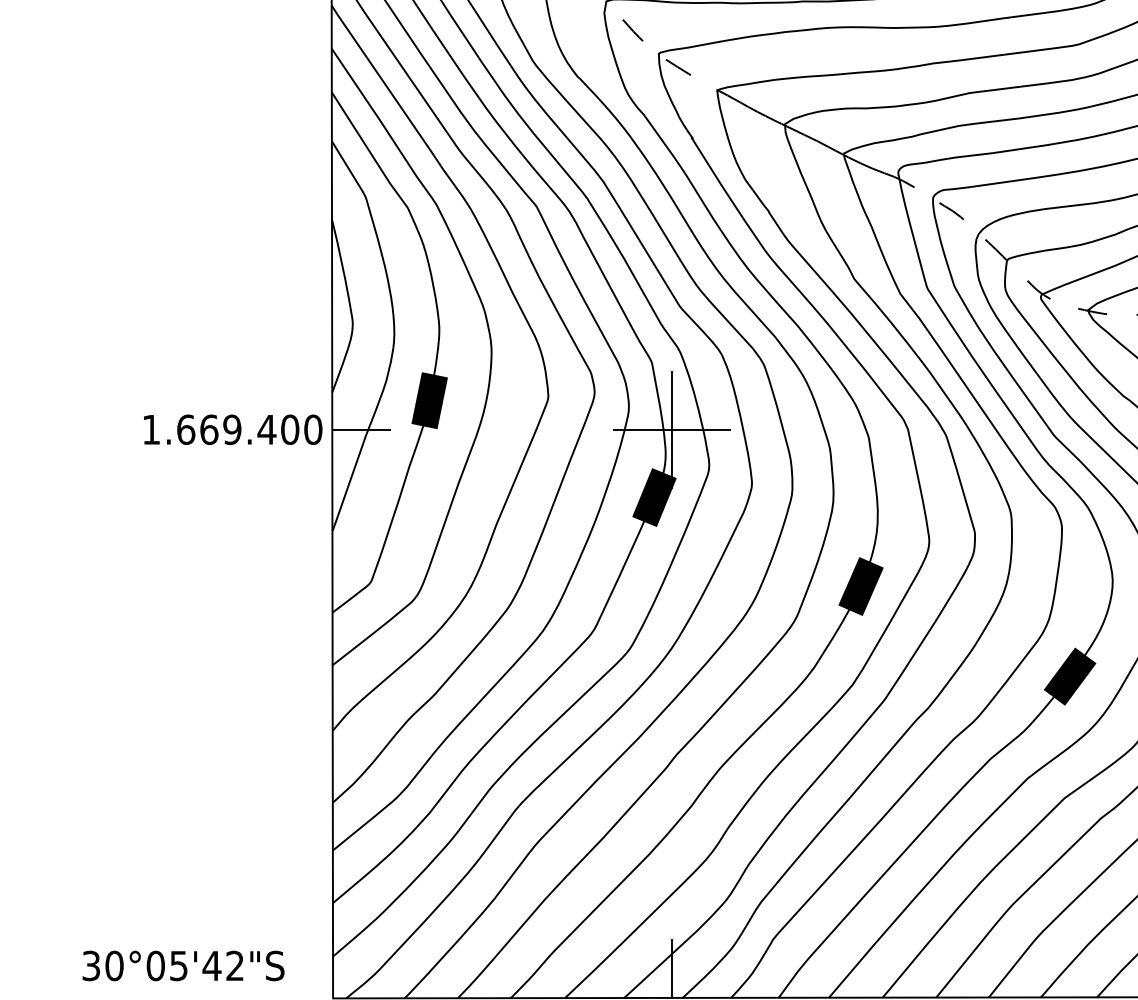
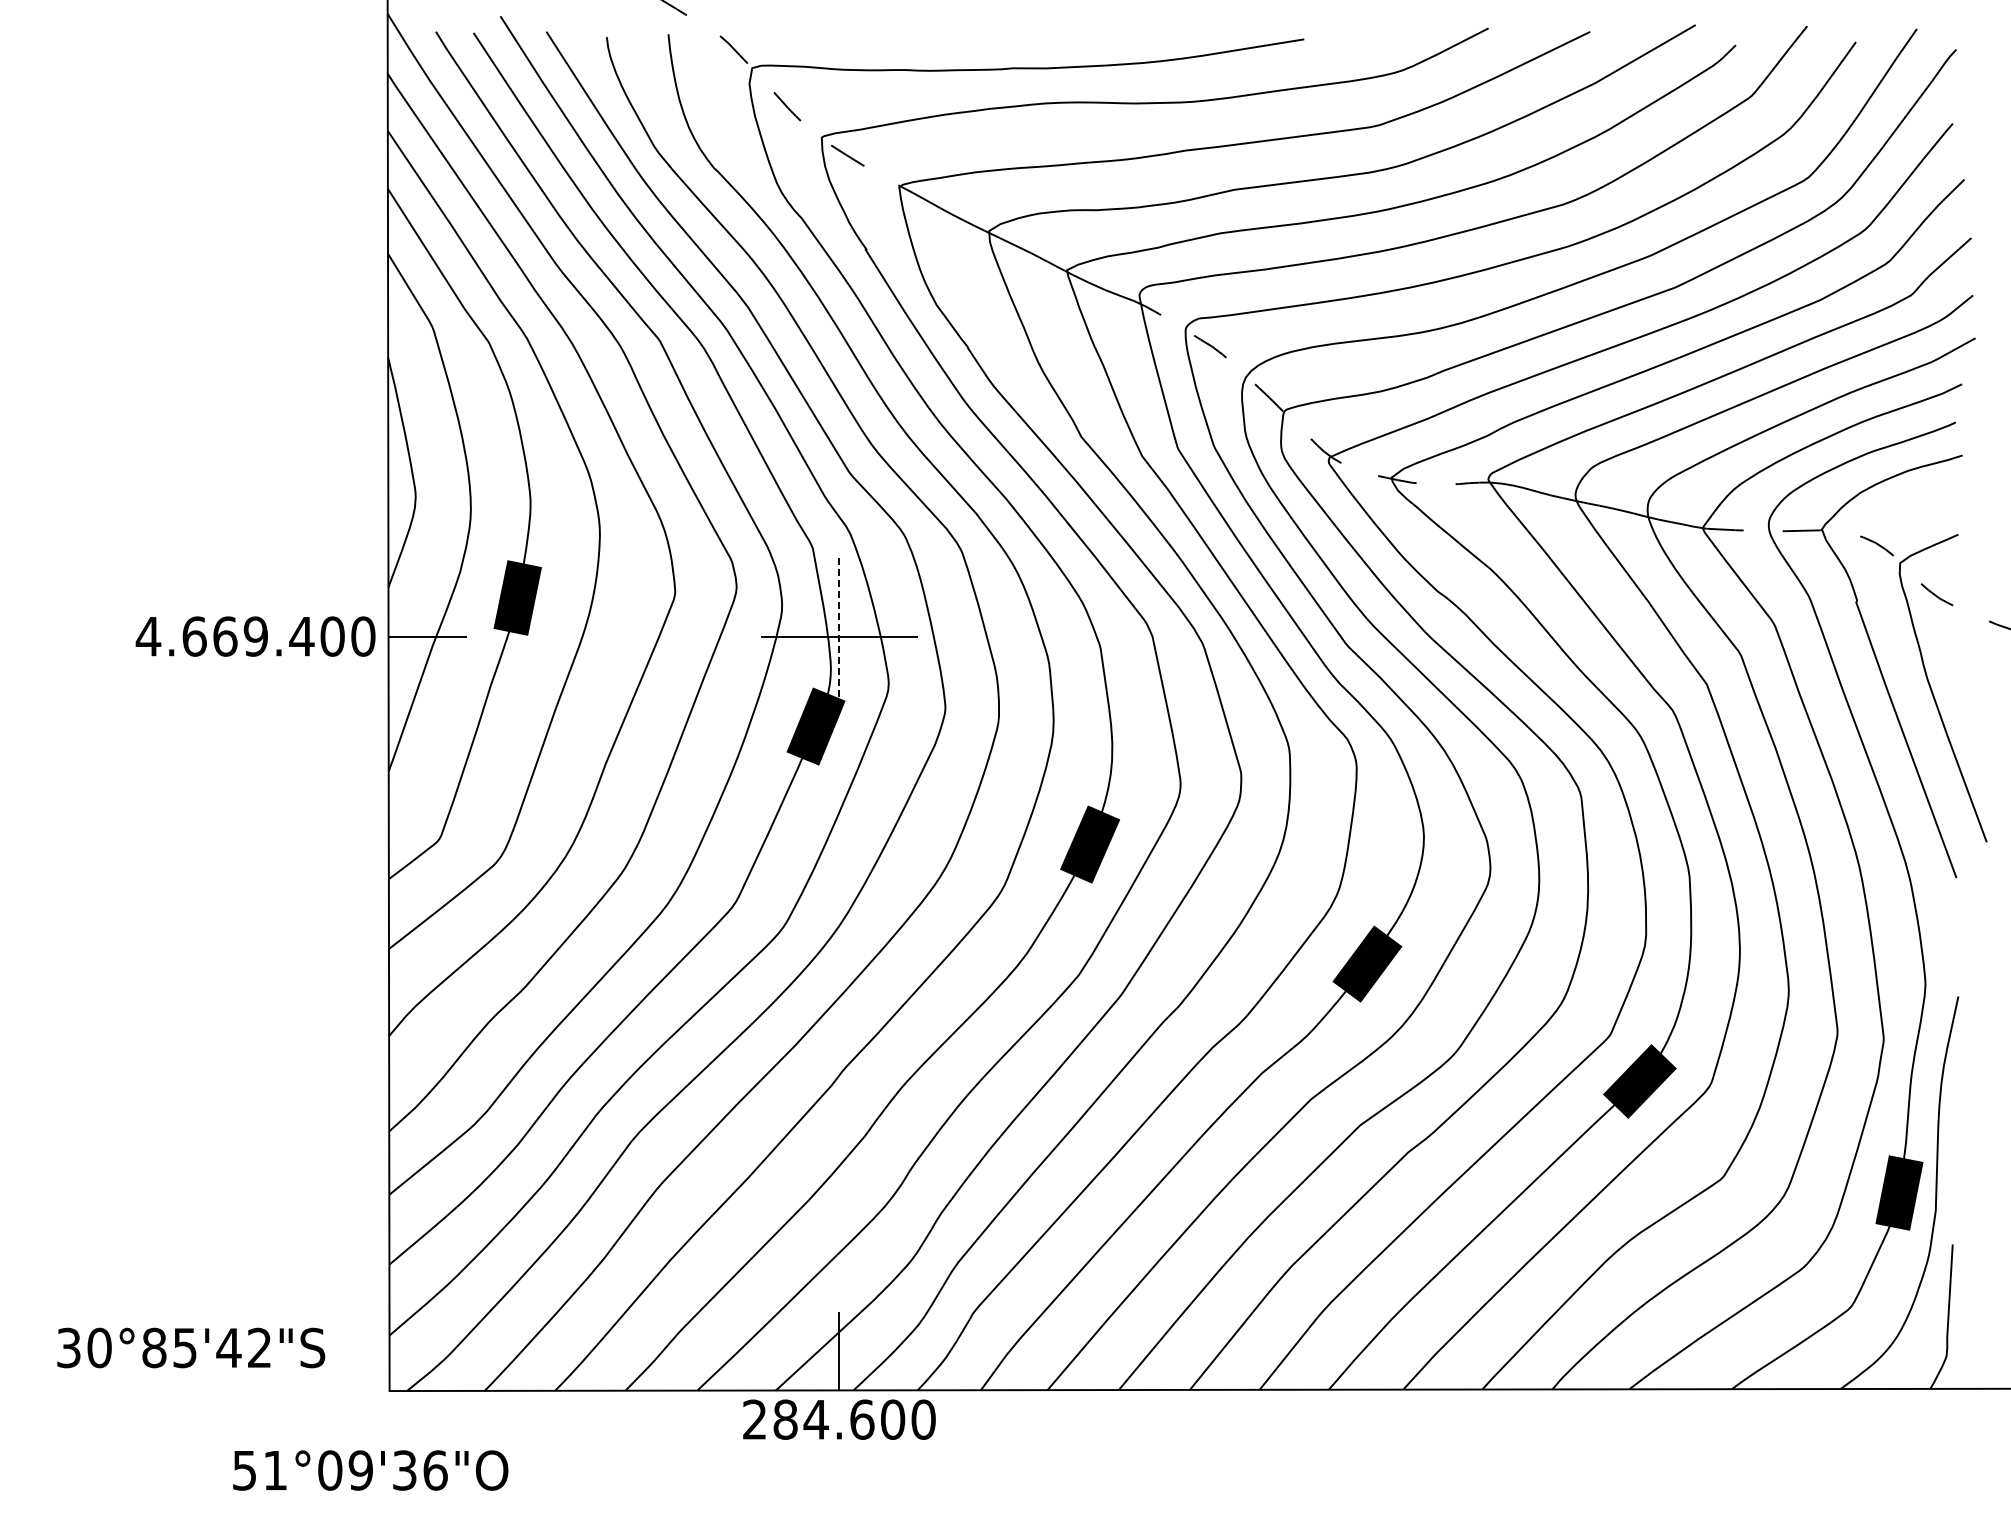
text: (151, 429) -> (148, 636), 1.669.400 -> 4.669.400
line: (672, 430) -> (839, 637), solid -> dashed
text: (155, 965) -> (154, 1347), 30°05'42"S -> 30°85'42"S

